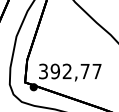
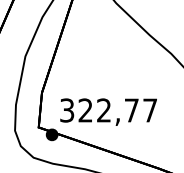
text: (54, 71) -> (84, 110), 392,77 -> 322,77

